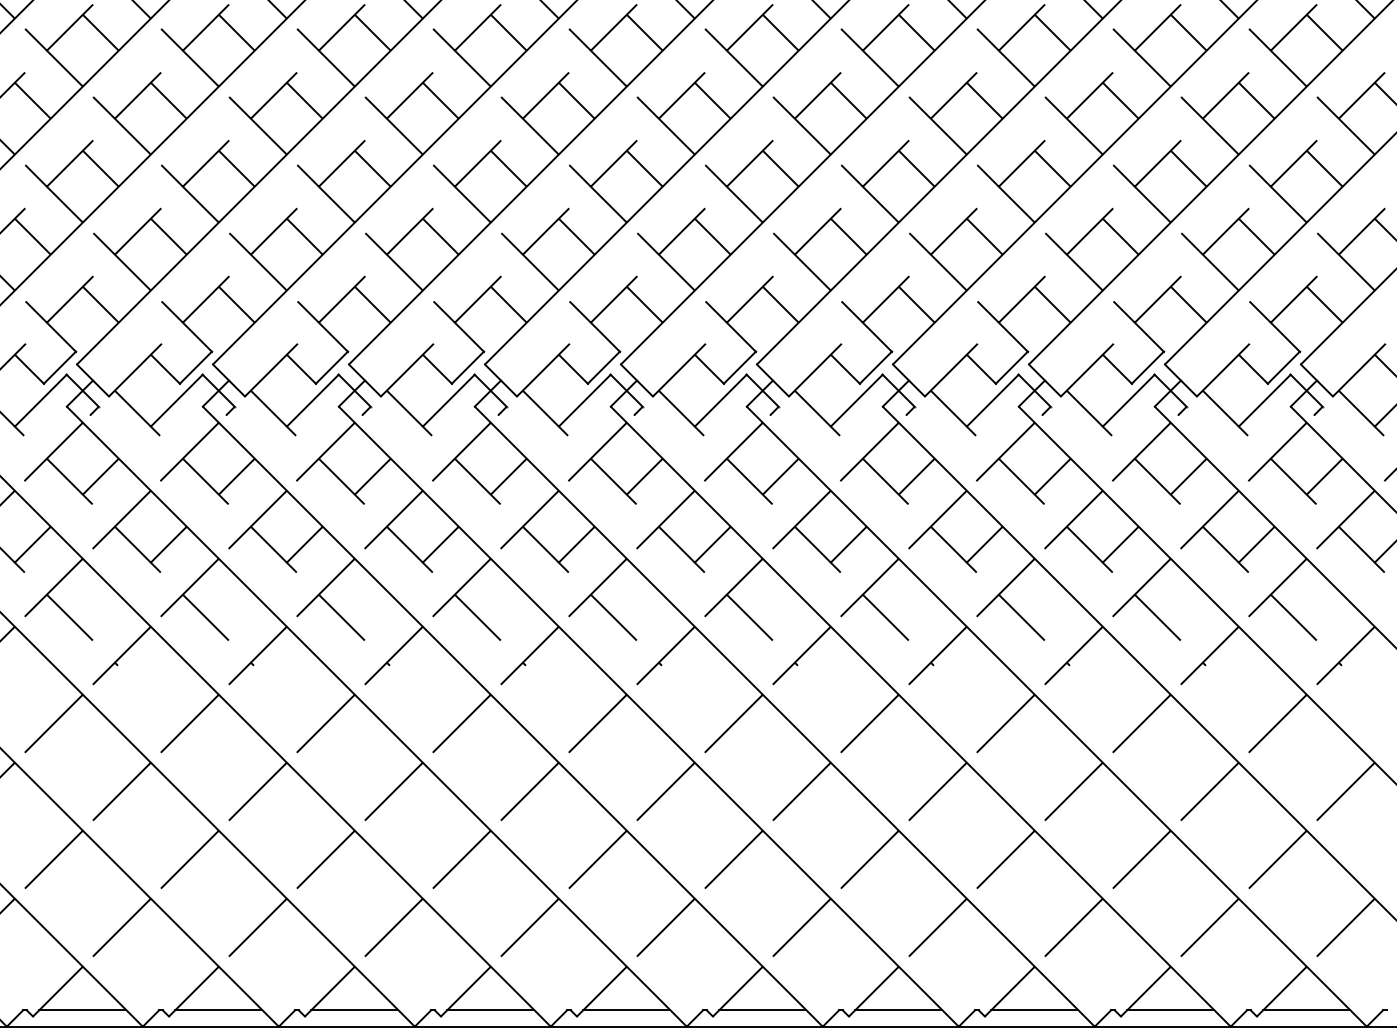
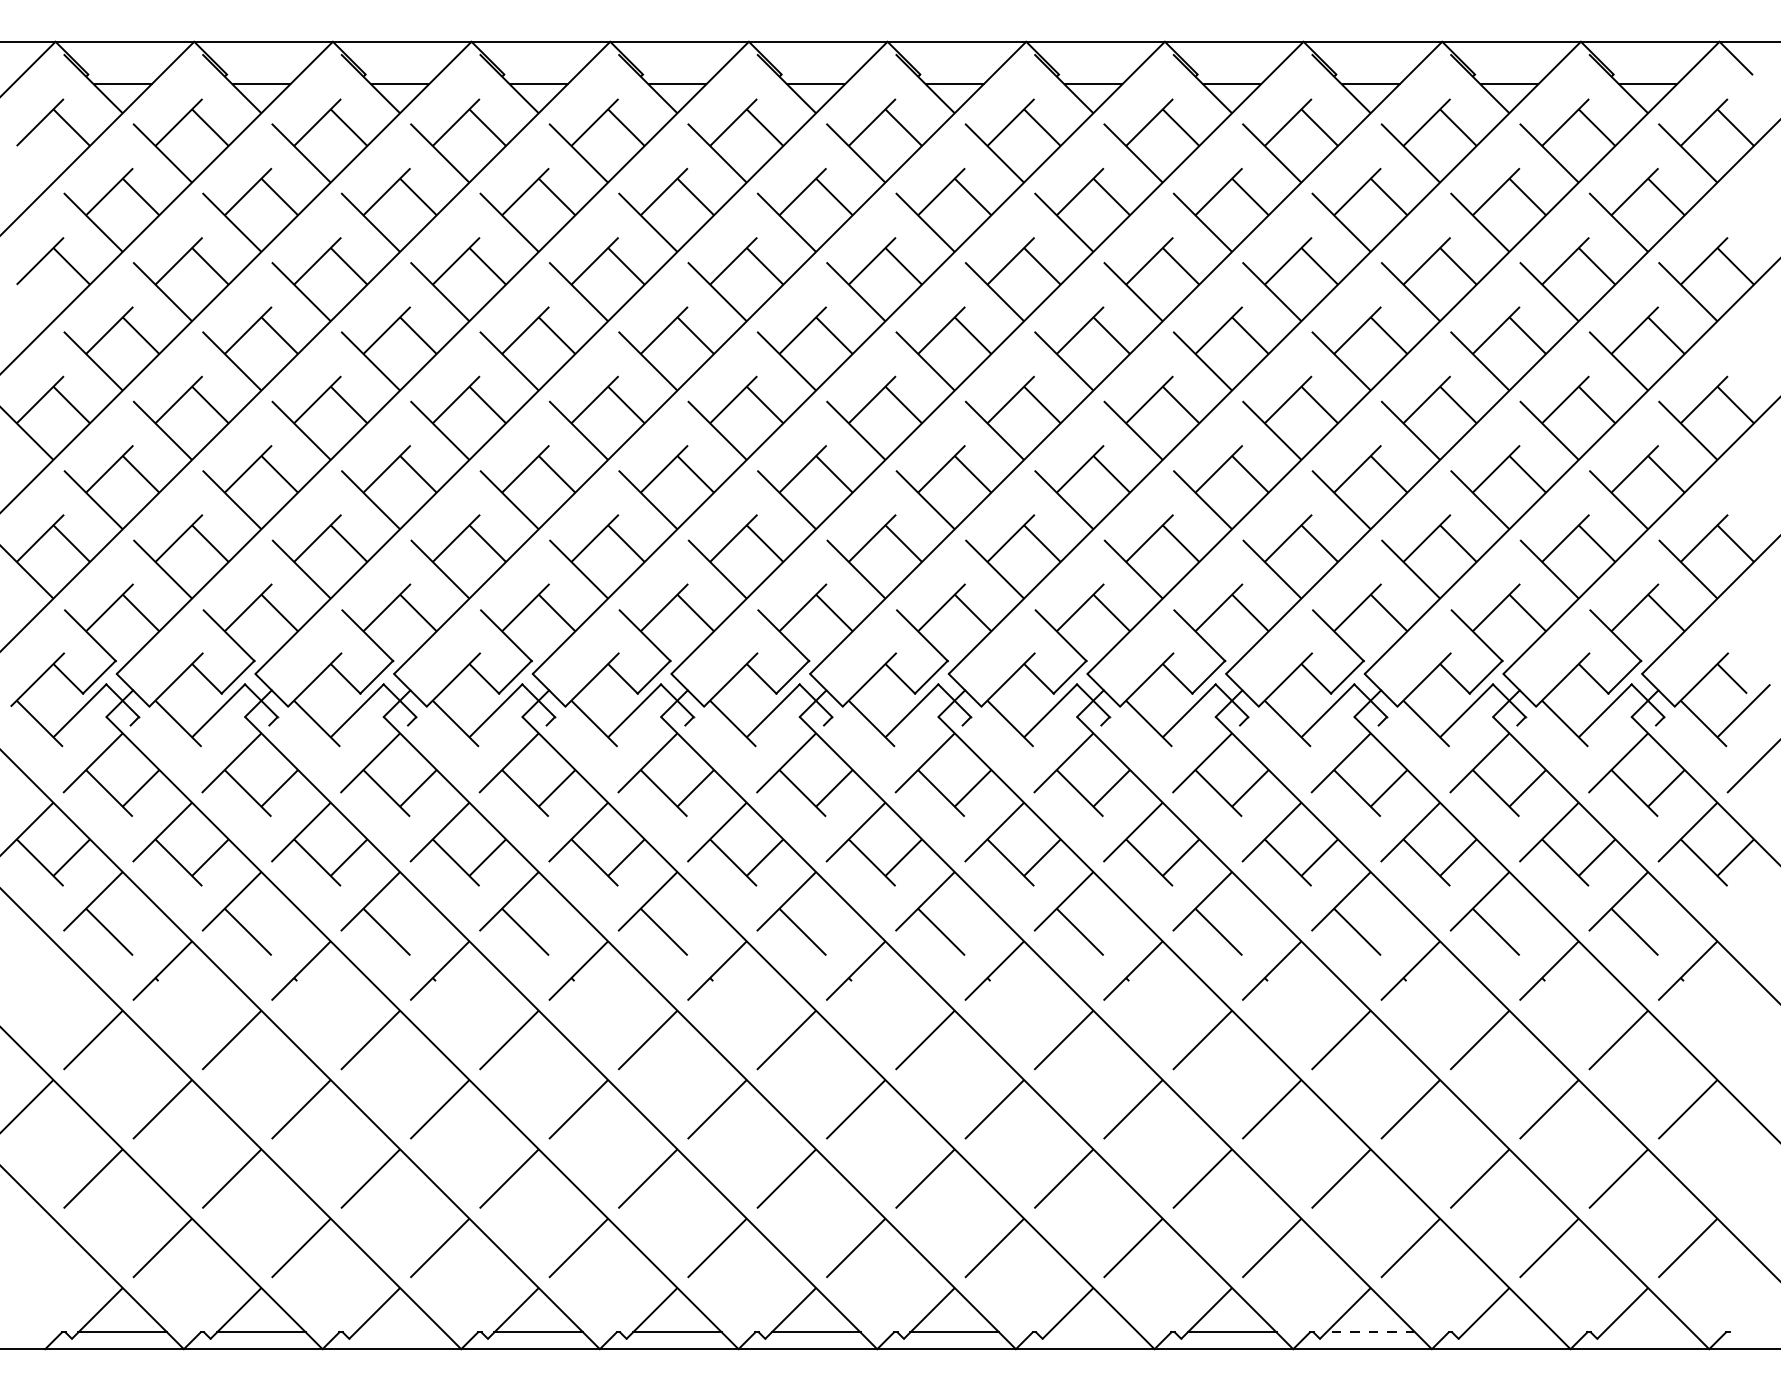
line: (82, 1010) -> (399, 1332), removed
line: (761, 1010) -> (1092, 1332), removed
line: (1034, 1010) -> (1370, 1332), solid -> dashed
line: (1169, 1010) -> (1508, 1332), removed
line: (1306, 1010) -> (1647, 1332), removed

